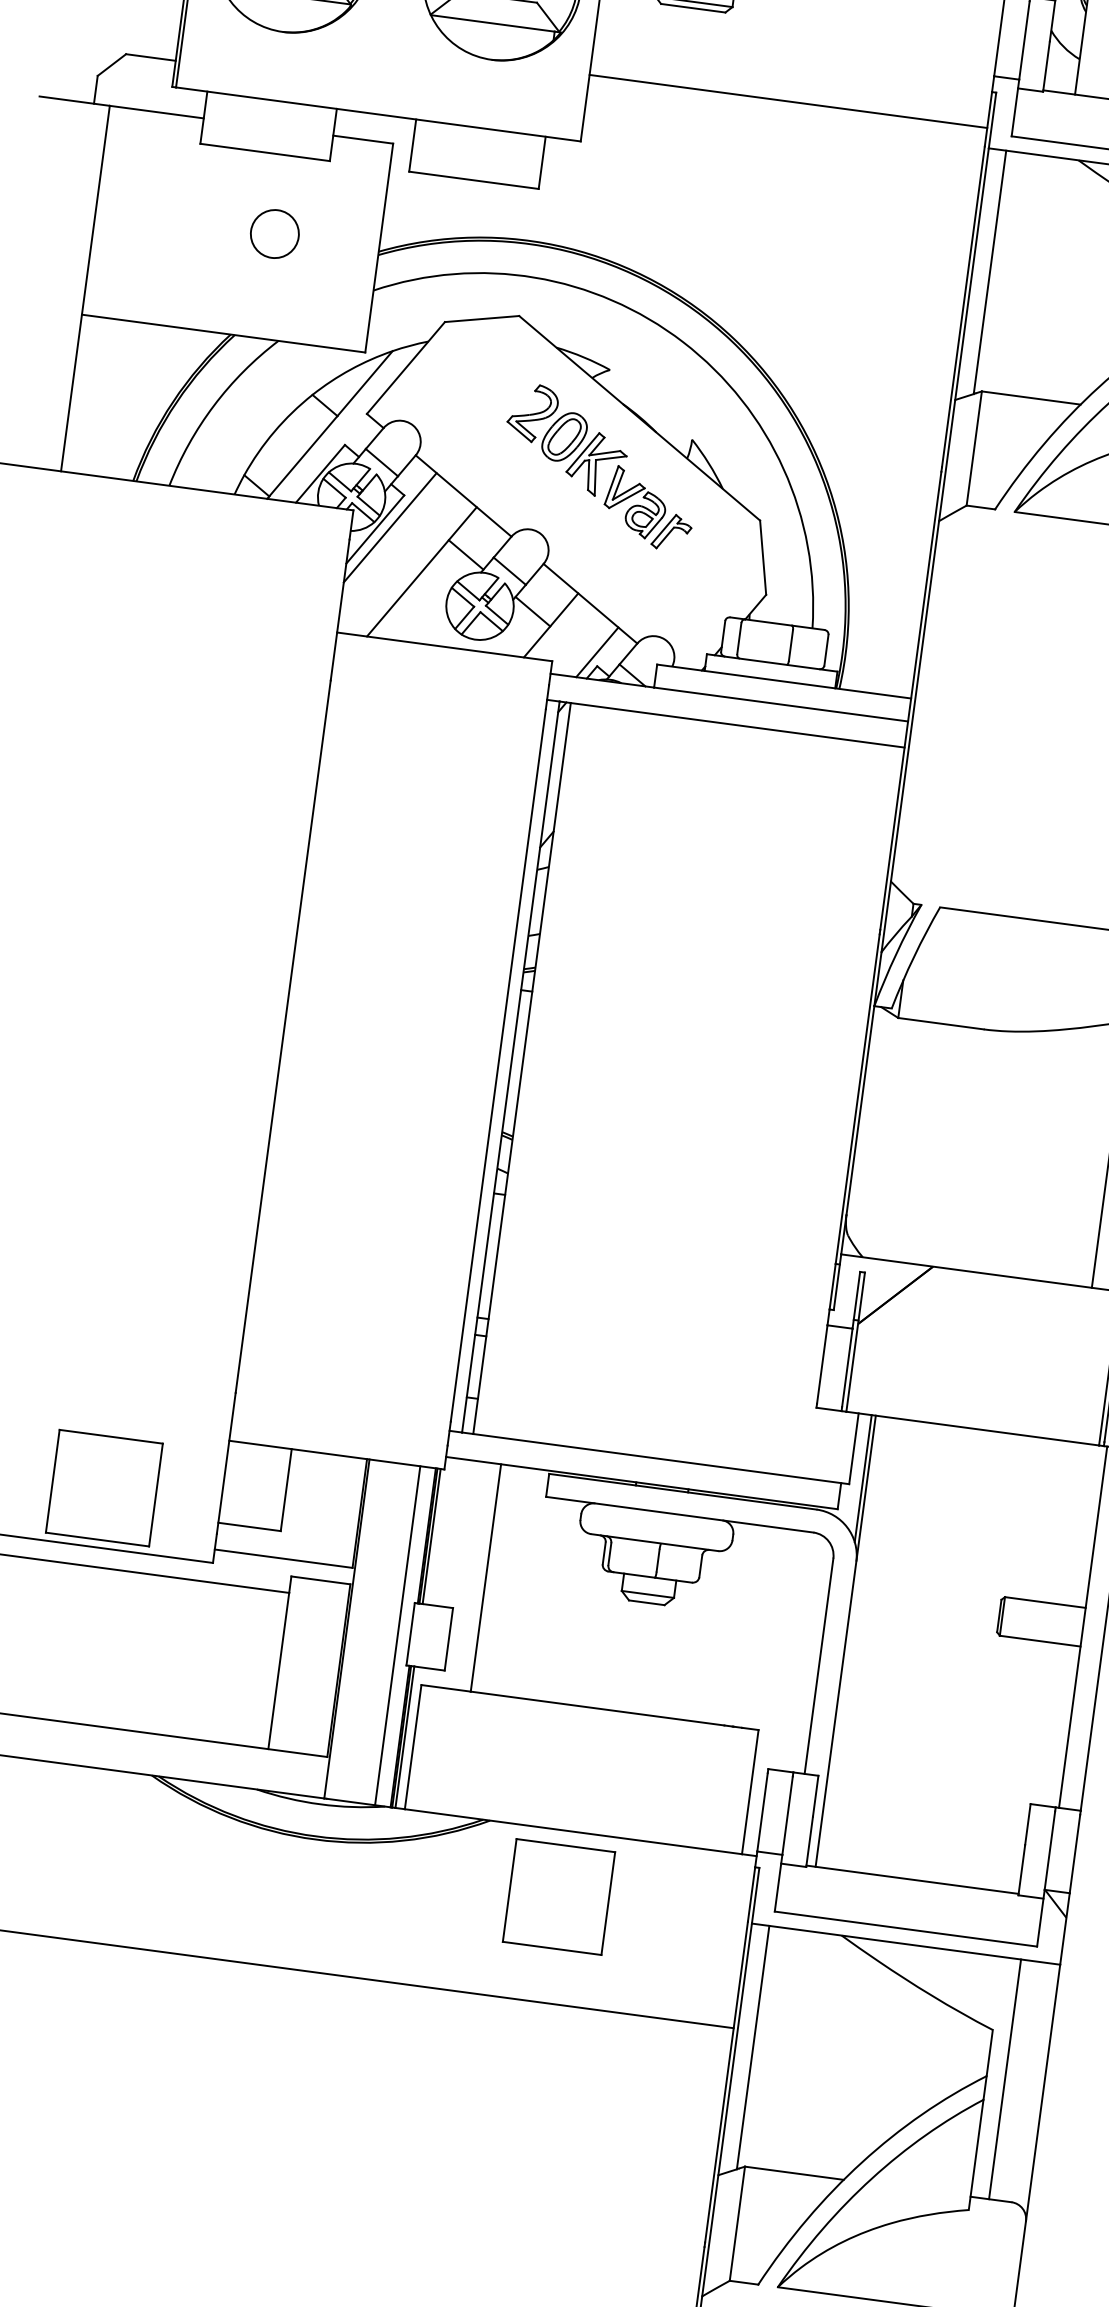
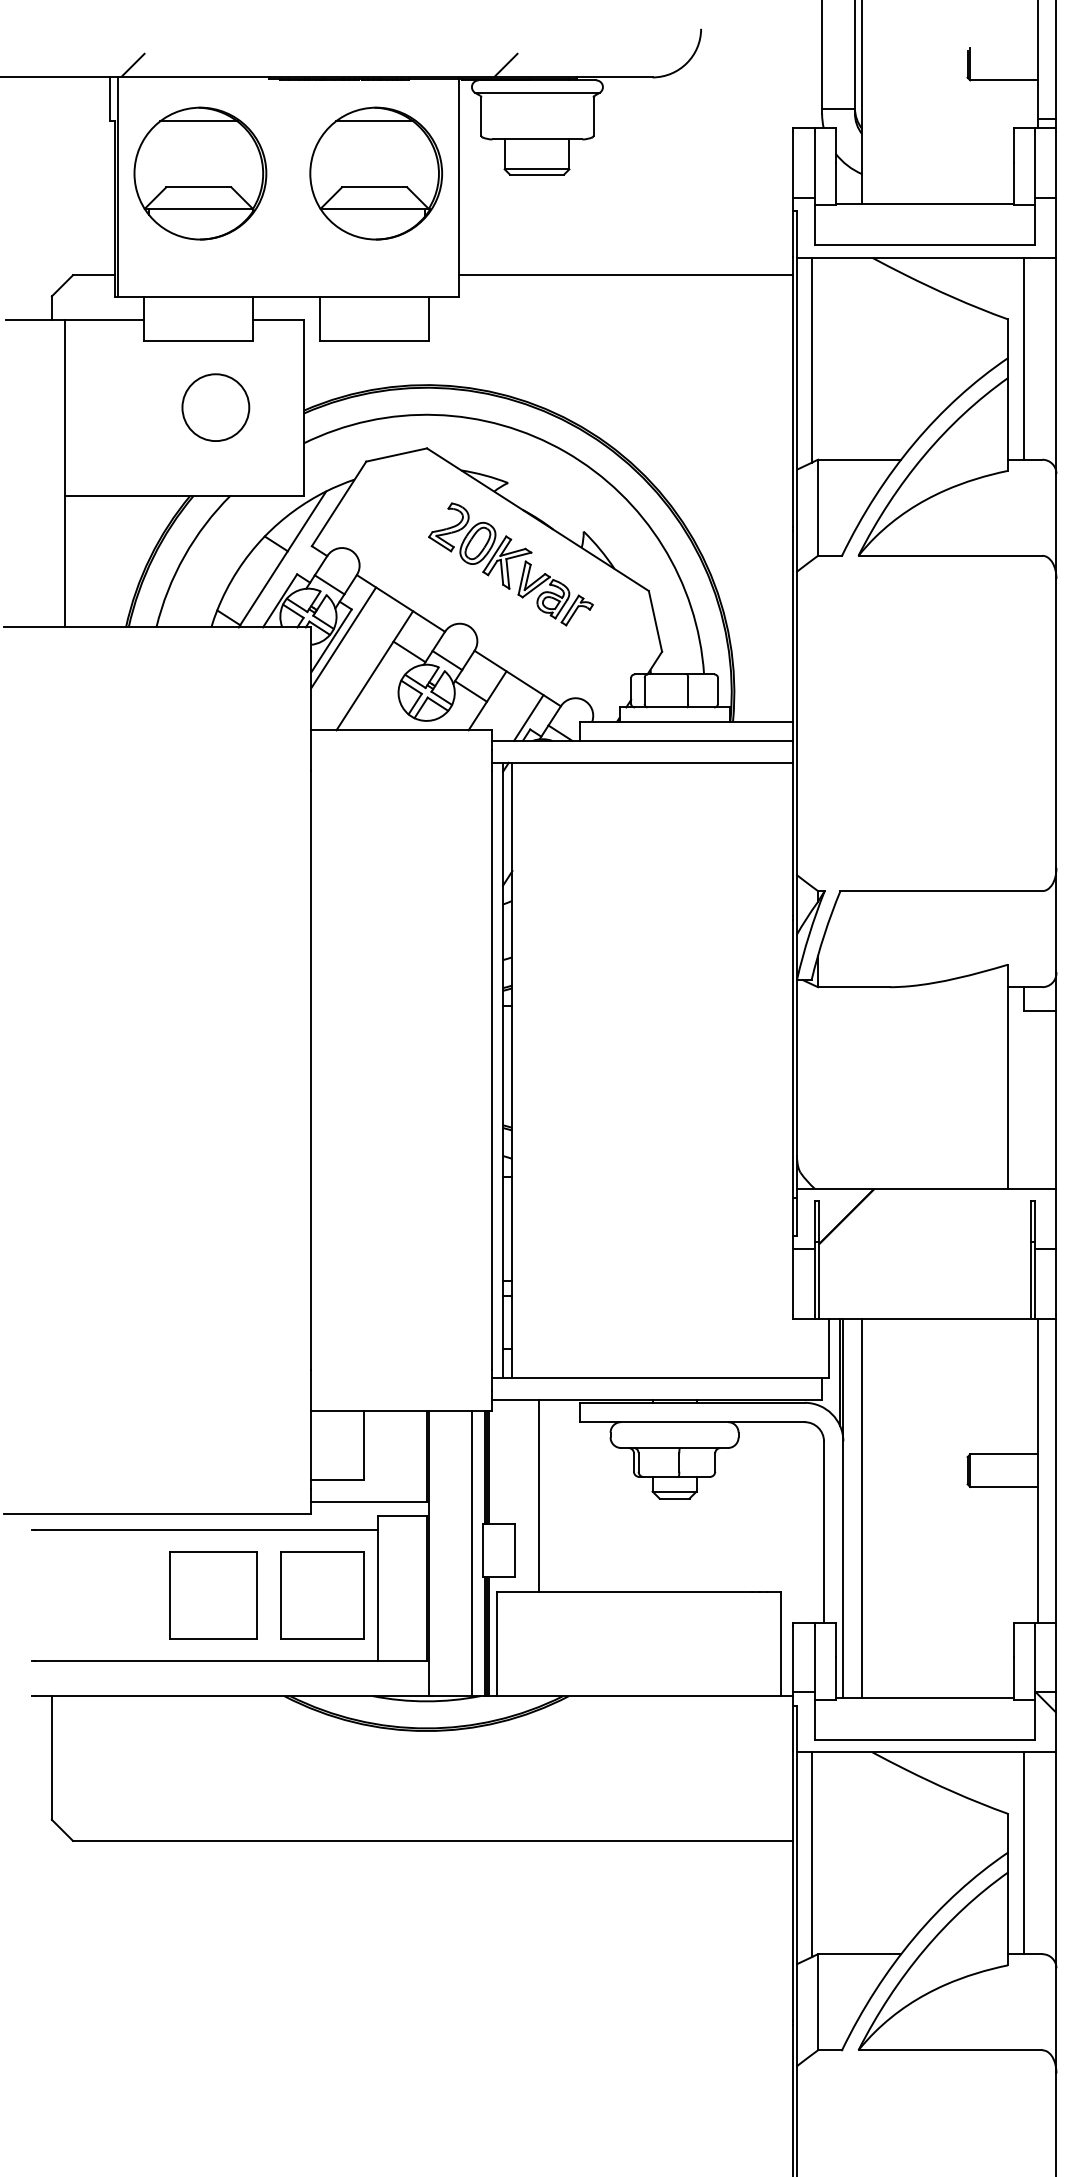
line: (787, 101) -> (625, 275), moved
circle: (274, 233) -> (215, 407), size x1.67
part: (104, 1487) -> (213, 1595), moved
line: (868, 1644) -> (862, 1508), added
part: (559, 1896) -> (322, 1595), moved

